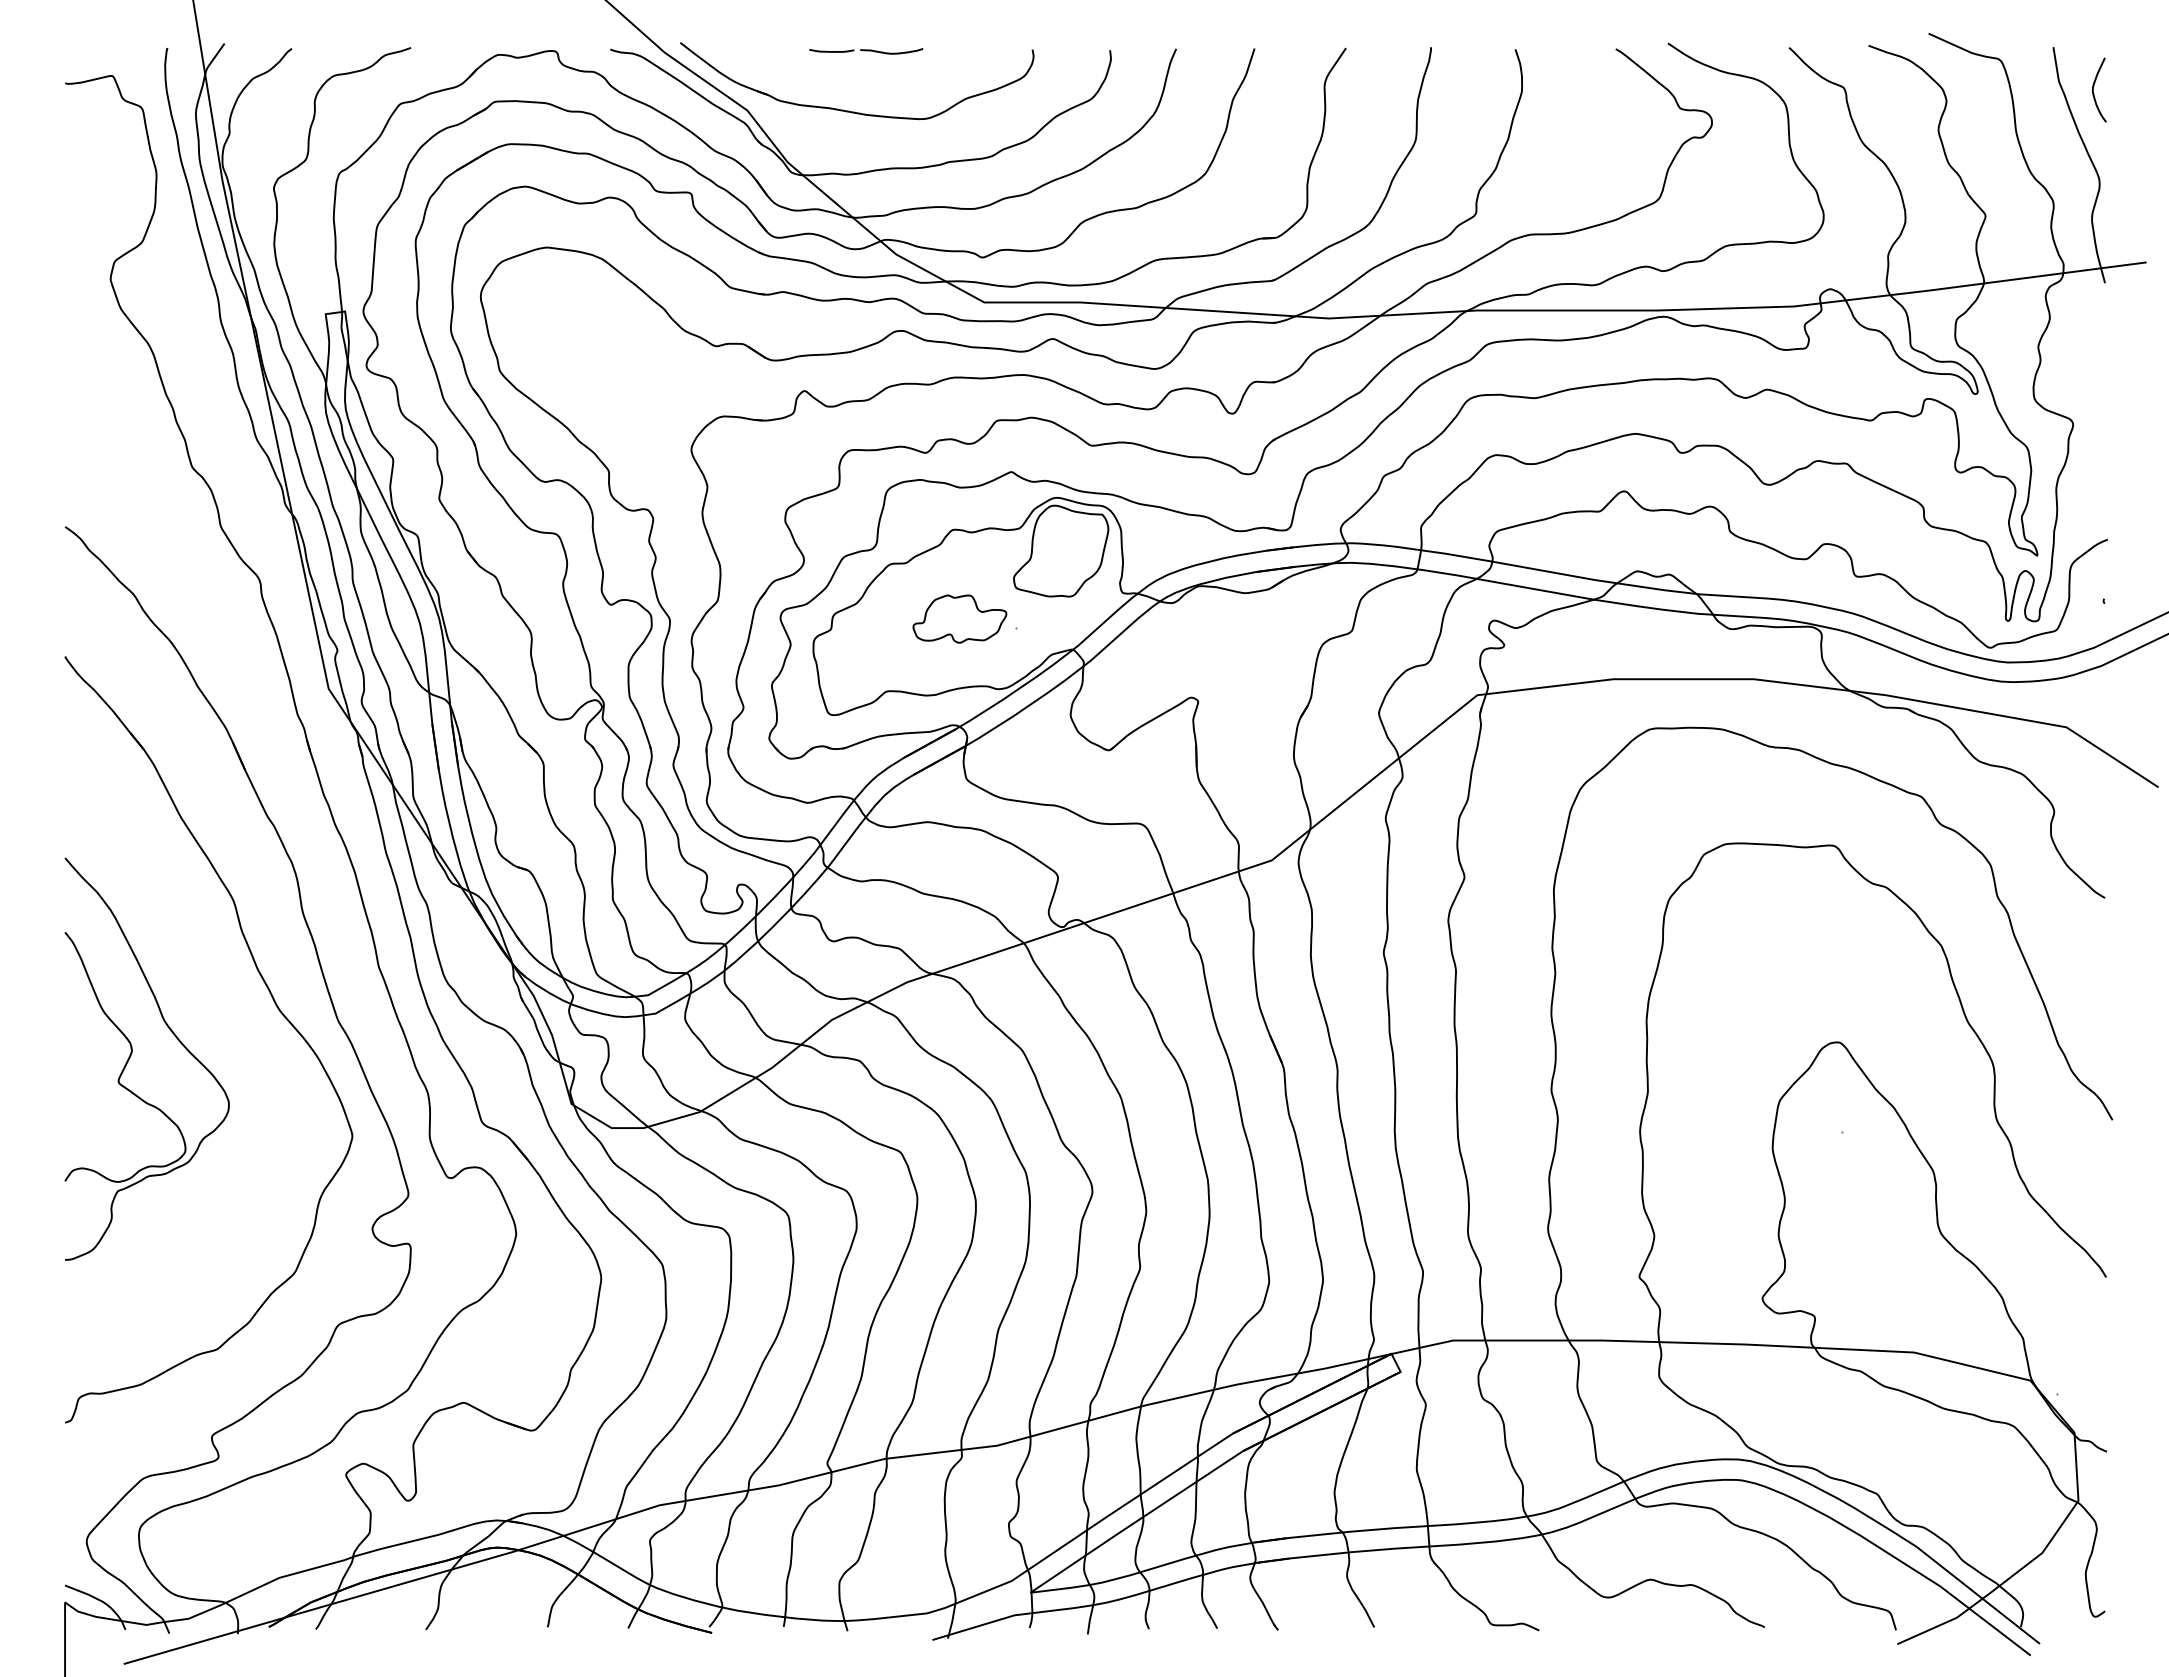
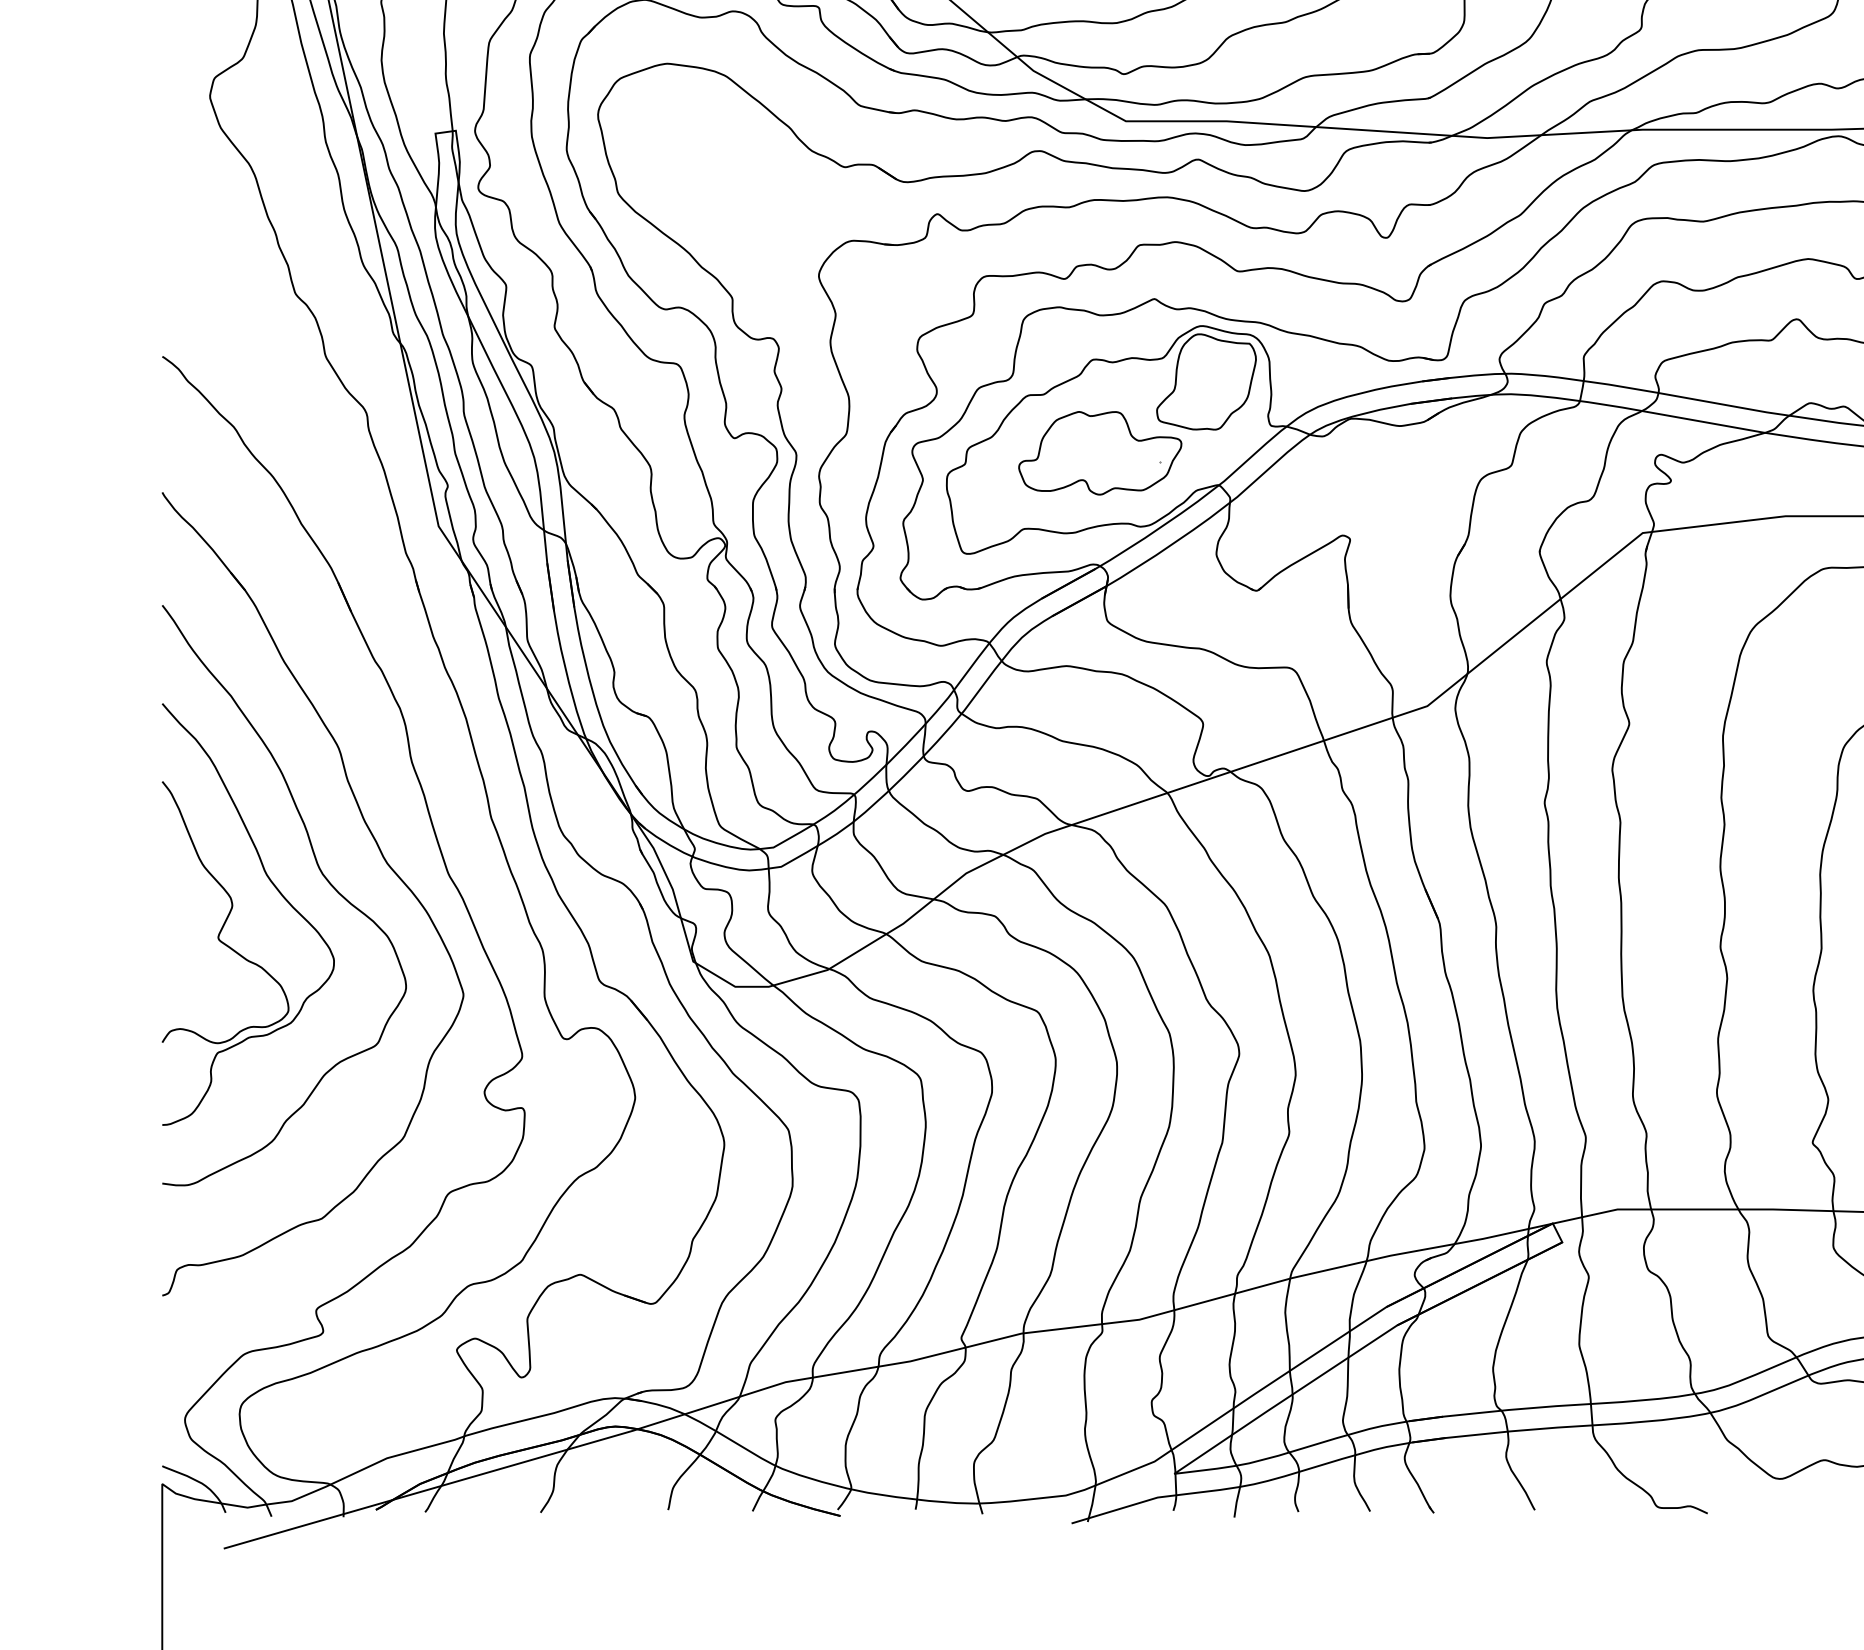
part: (959, 618) -> (1099, 452), size x1.67
curve: (215, 1018) -> (319, 871), added

